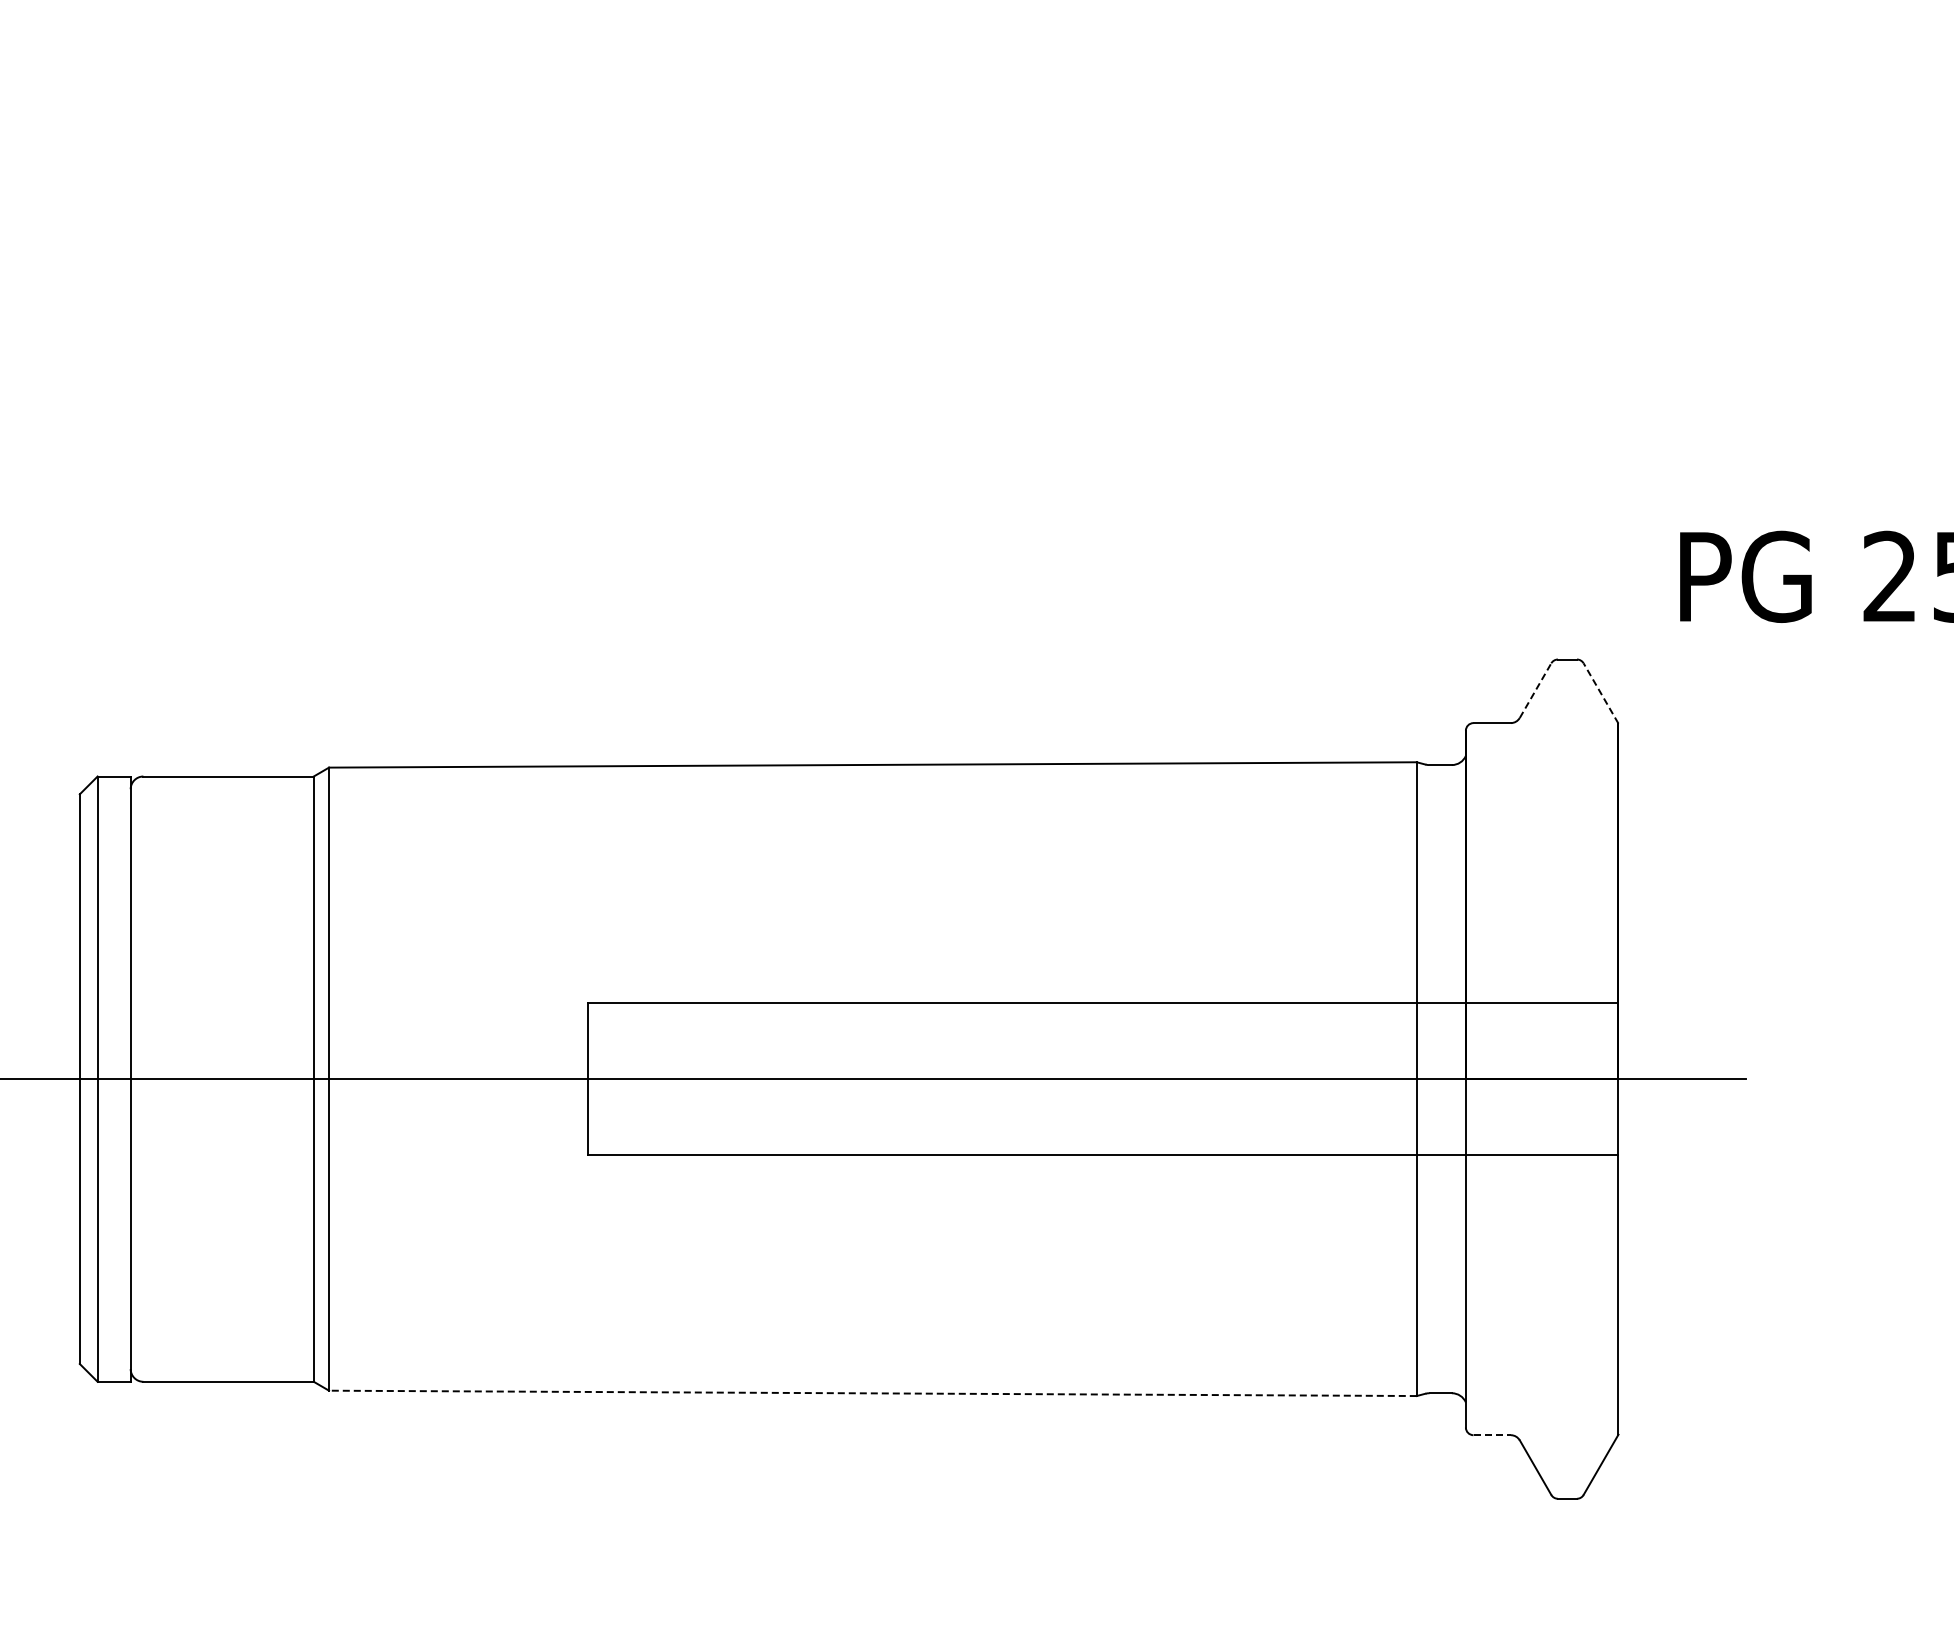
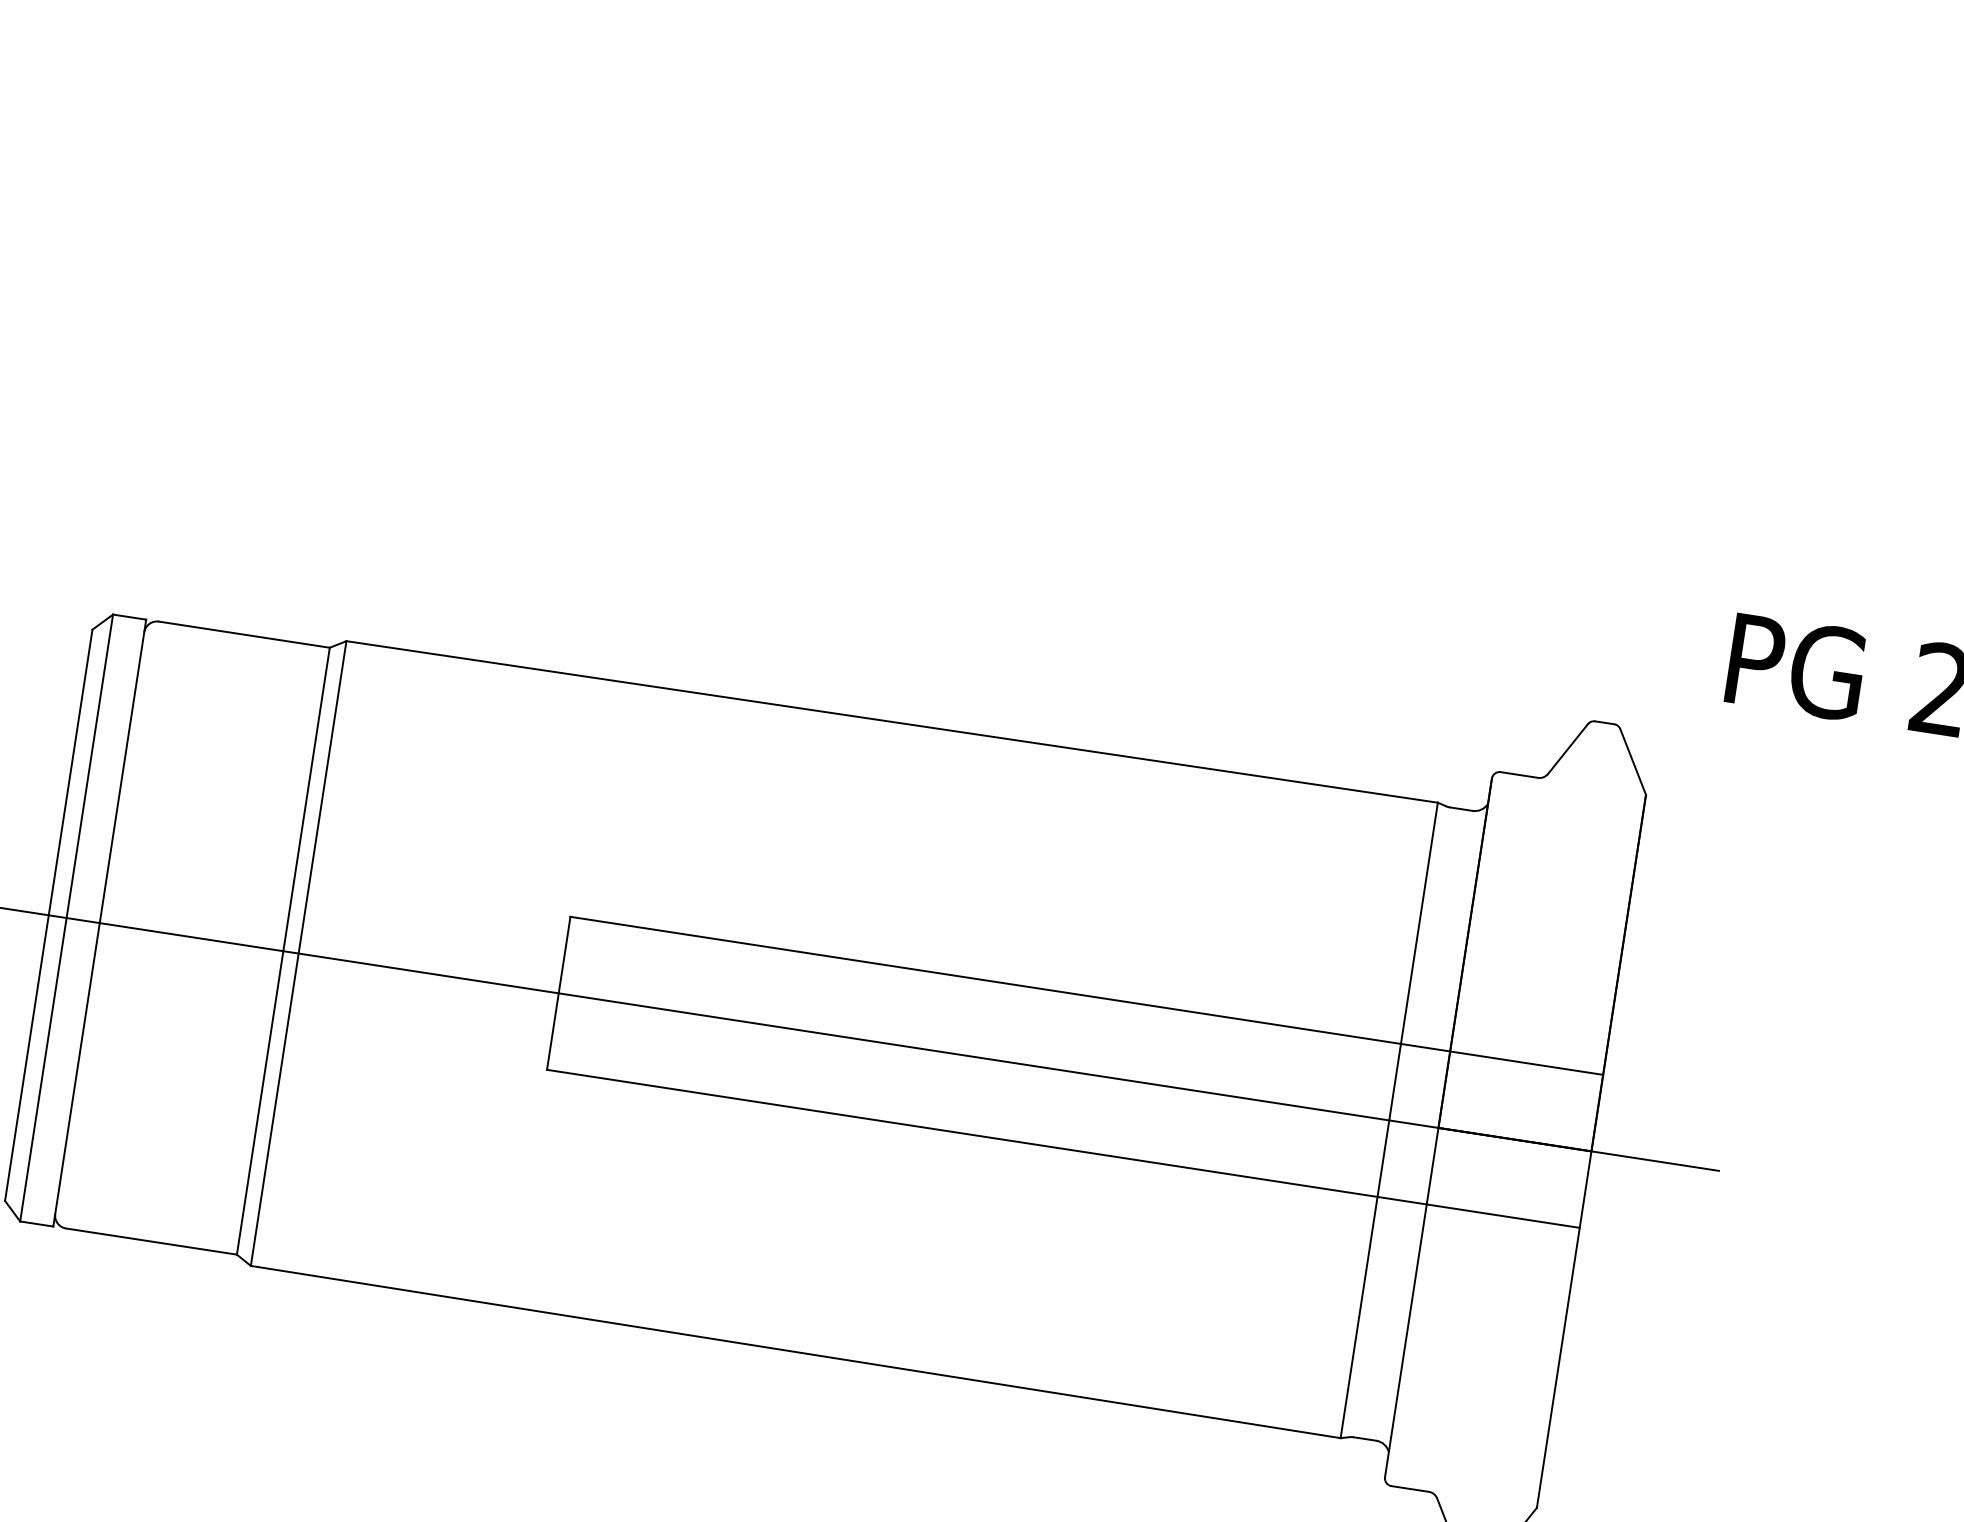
line: (1535, 690) -> (1567, 748), dashed -> solid
line: (1601, 693) -> (1633, 762), dashed -> solid
line: (872, 1393) -> (795, 1352), dashed -> solid
line: (1492, 1435) -> (1410, 1489), dashed -> solid

